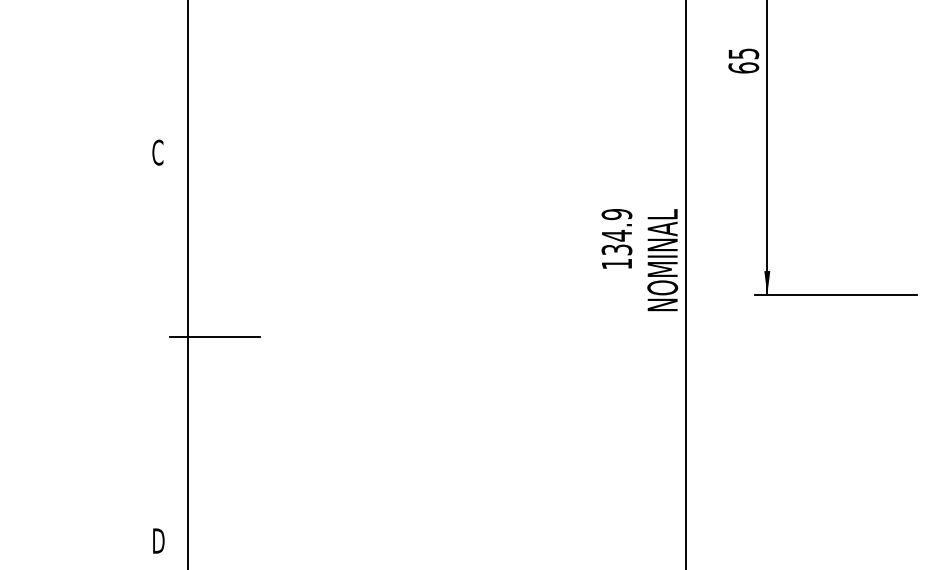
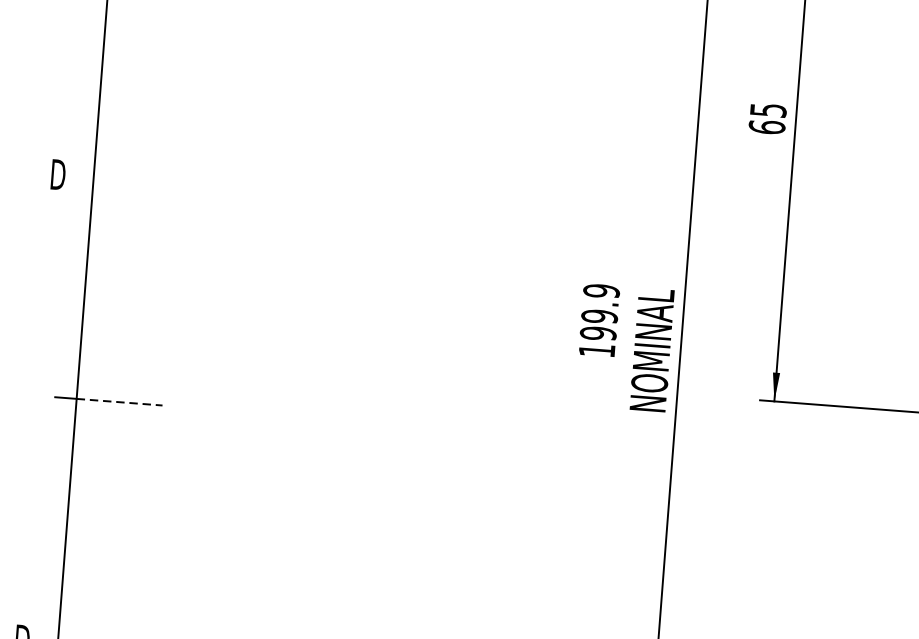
text: (158, 152) -> (57, 174), C -> D
text: (616, 242) -> (598, 324), 134.9 -> 199.9
line: (224, 337) -> (120, 402), solid -> dashed

